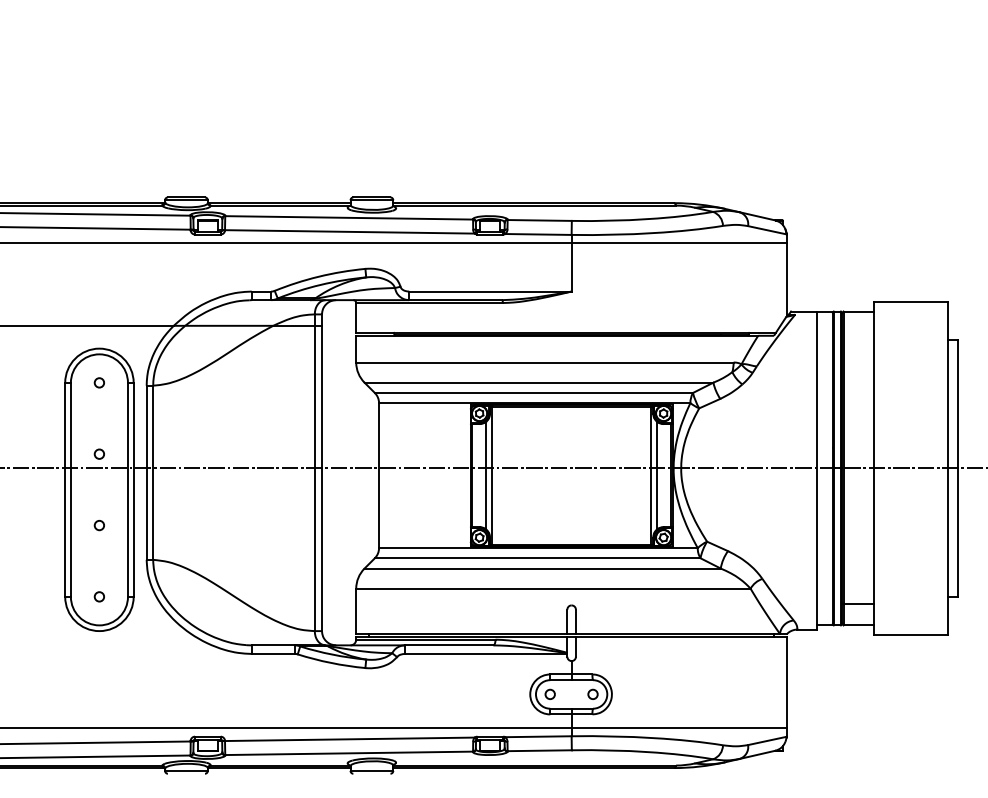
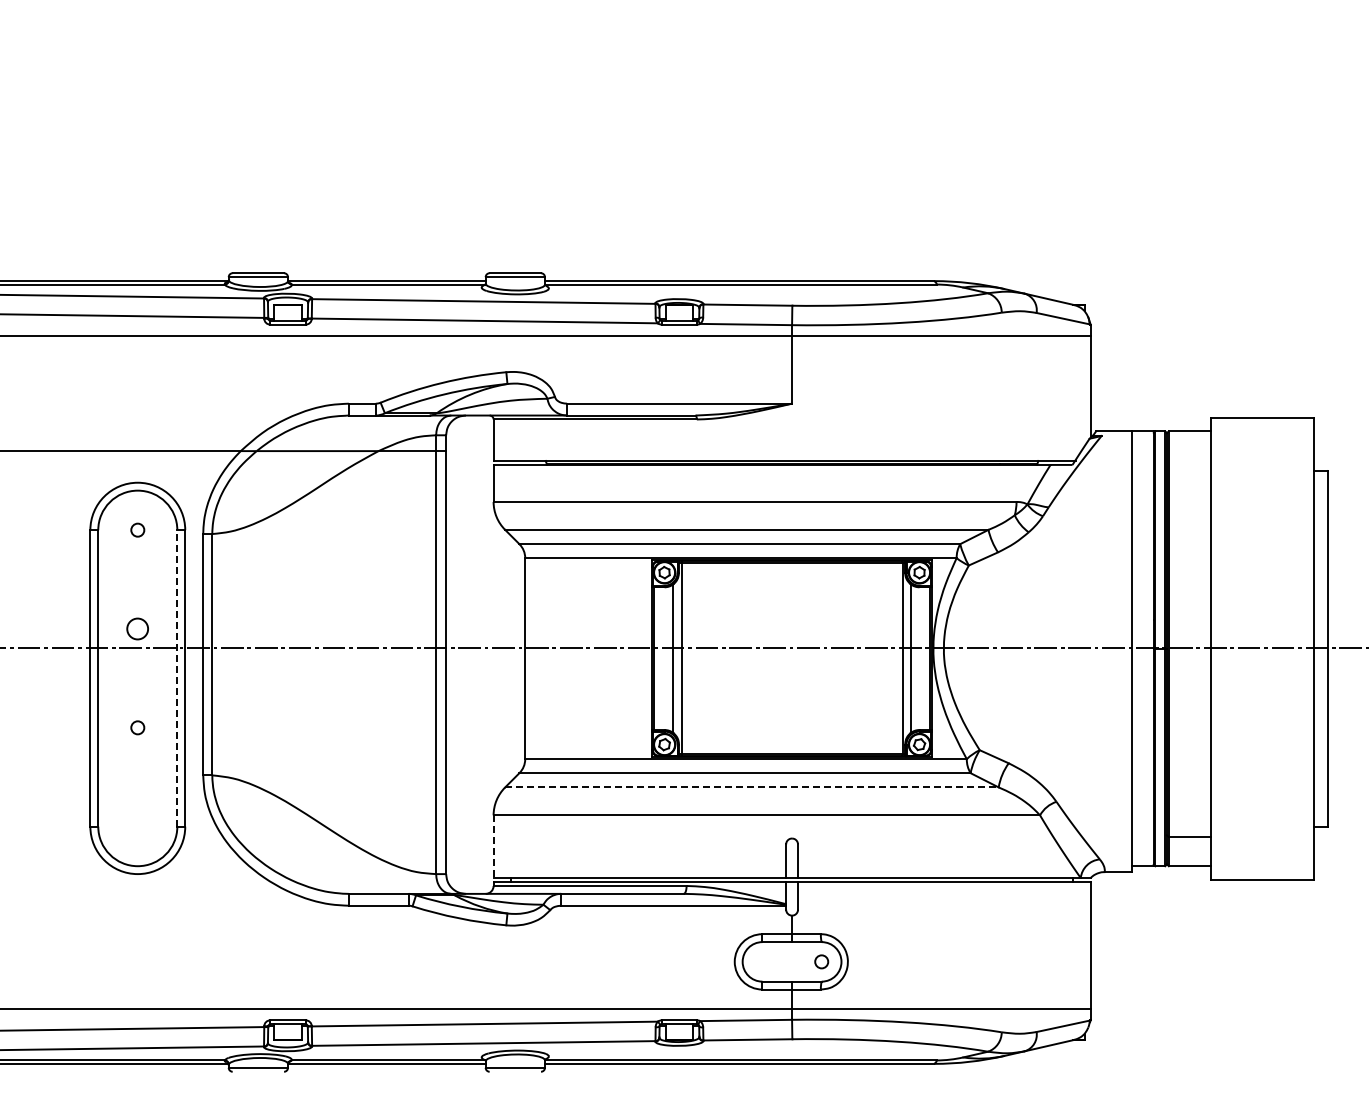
circle: (99, 453) -> (137, 628), size x1.6
line: (128, 489) -> (177, 677), solid -> dashed
line: (542, 568) -> (751, 787), solid -> dashed
circle: (99, 596) -> (137, 826), removed
line: (356, 611) -> (493, 847), solid -> dashed
circle: (550, 694) -> (762, 961), removed

